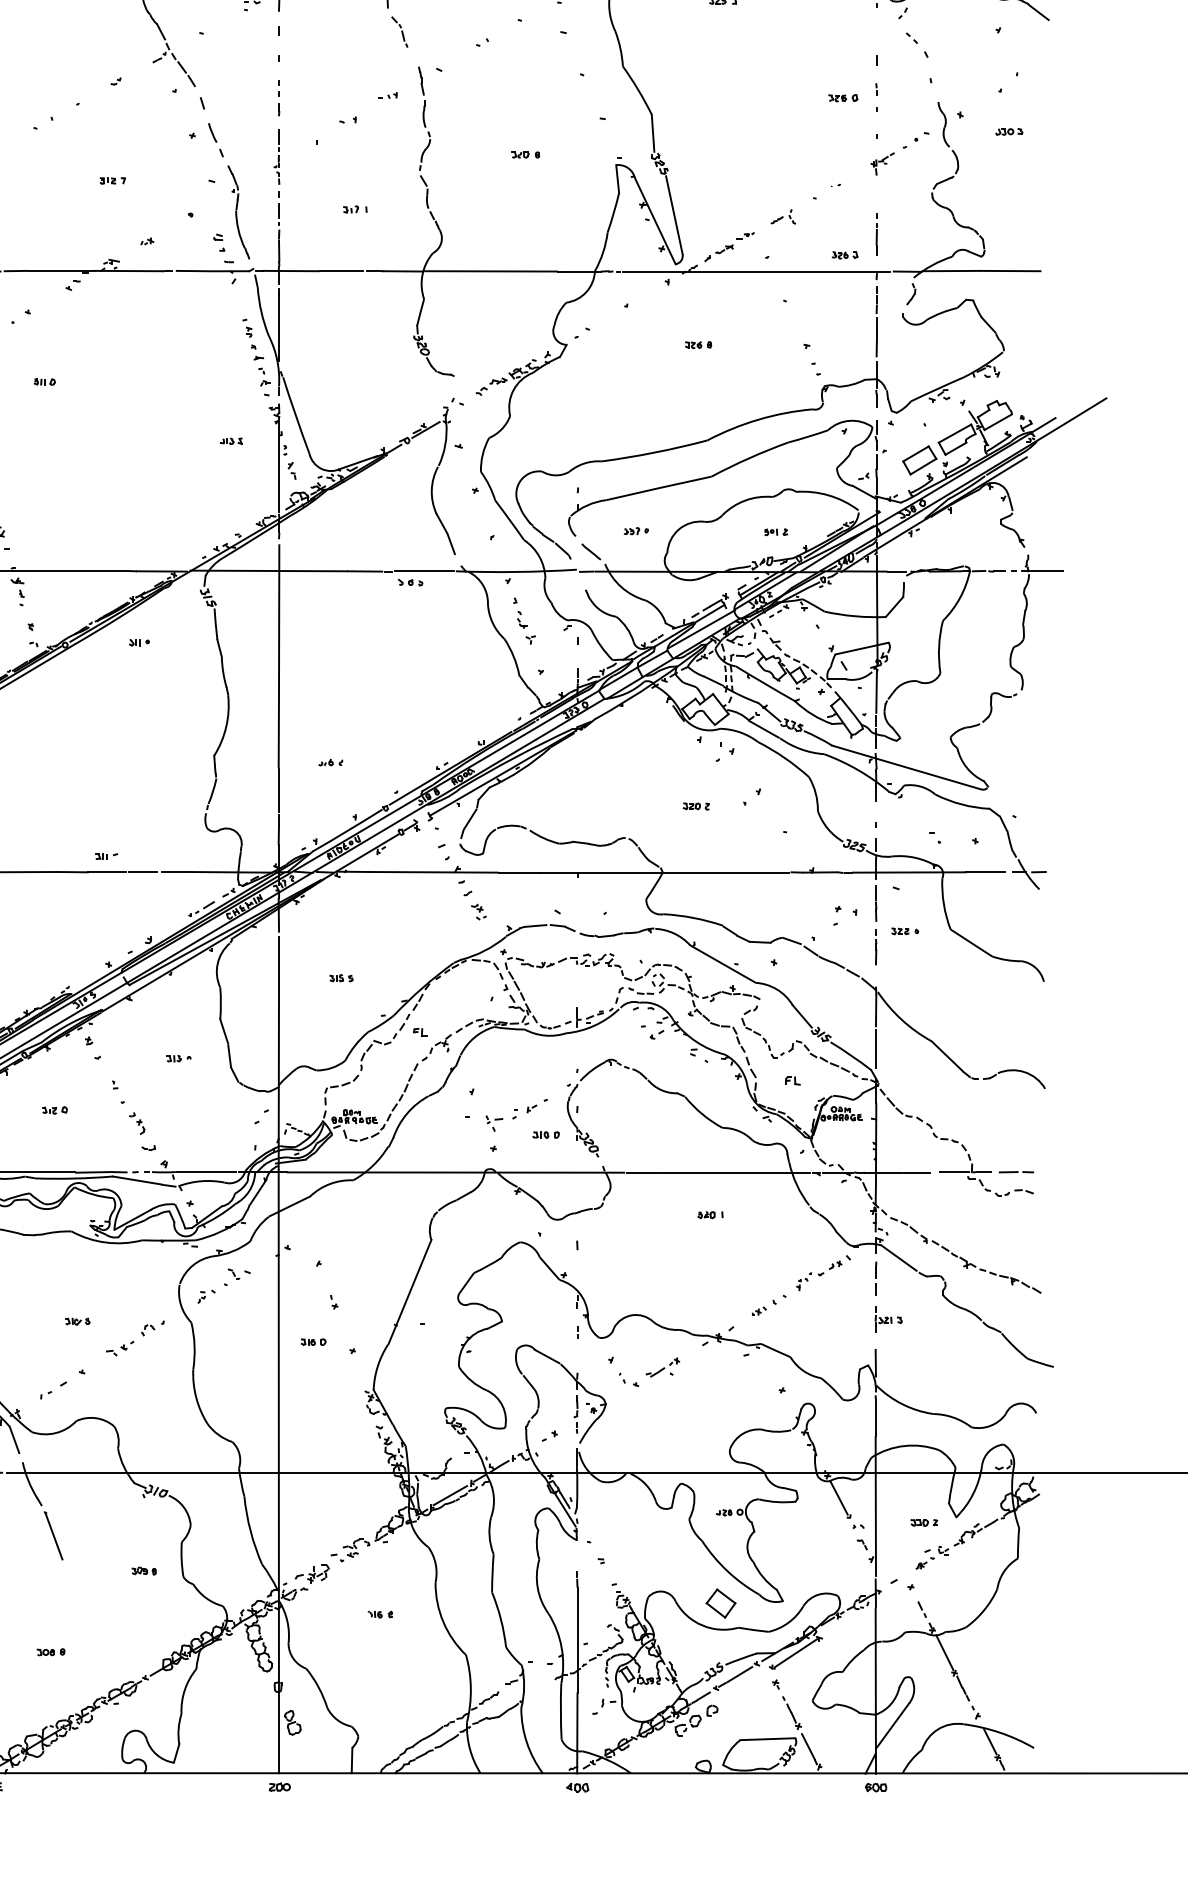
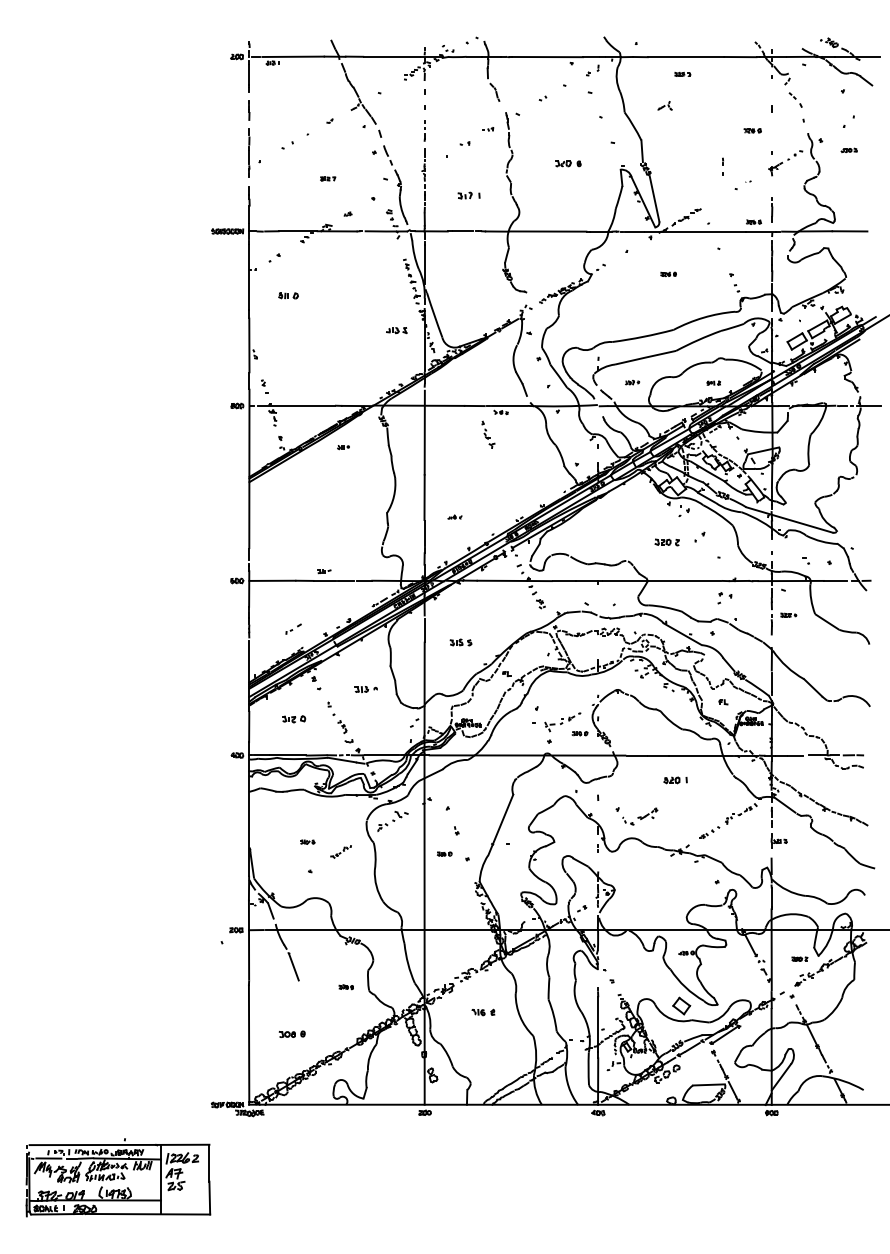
line: (875, 95) -> (722, 165), moved
part: (524, 154) -> (567, 163), size x1.6
part: (354, 209) -> (468, 195), size x1.6
part: (782, 216) -> (664, 105), moved
part: (44, 381) -> (288, 295), size x1.6
part: (232, 439) -> (397, 329), size x1.6
part: (524, 620) -> (488, 434), moved
part: (696, 806) -> (667, 542), size x1.6
part: (844, 916) -> (724, 598), moved
part: (340, 978) -> (460, 642), size x1.6
part: (178, 1057) -> (366, 688), size x1.6
part: (55, 1110) -> (294, 719), size x1.6
part: (710, 1213) -> (675, 779), size x1.6
part: (134, 1337) -> (340, 851), size x0.6
part: (643, 1372) -> (636, 816), moved
part: (53, 1389) -> (293, 628), moved
part: (380, 1614) -> (483, 1012), size x1.6
part: (49, 1652) -> (291, 1034), size x1.6

